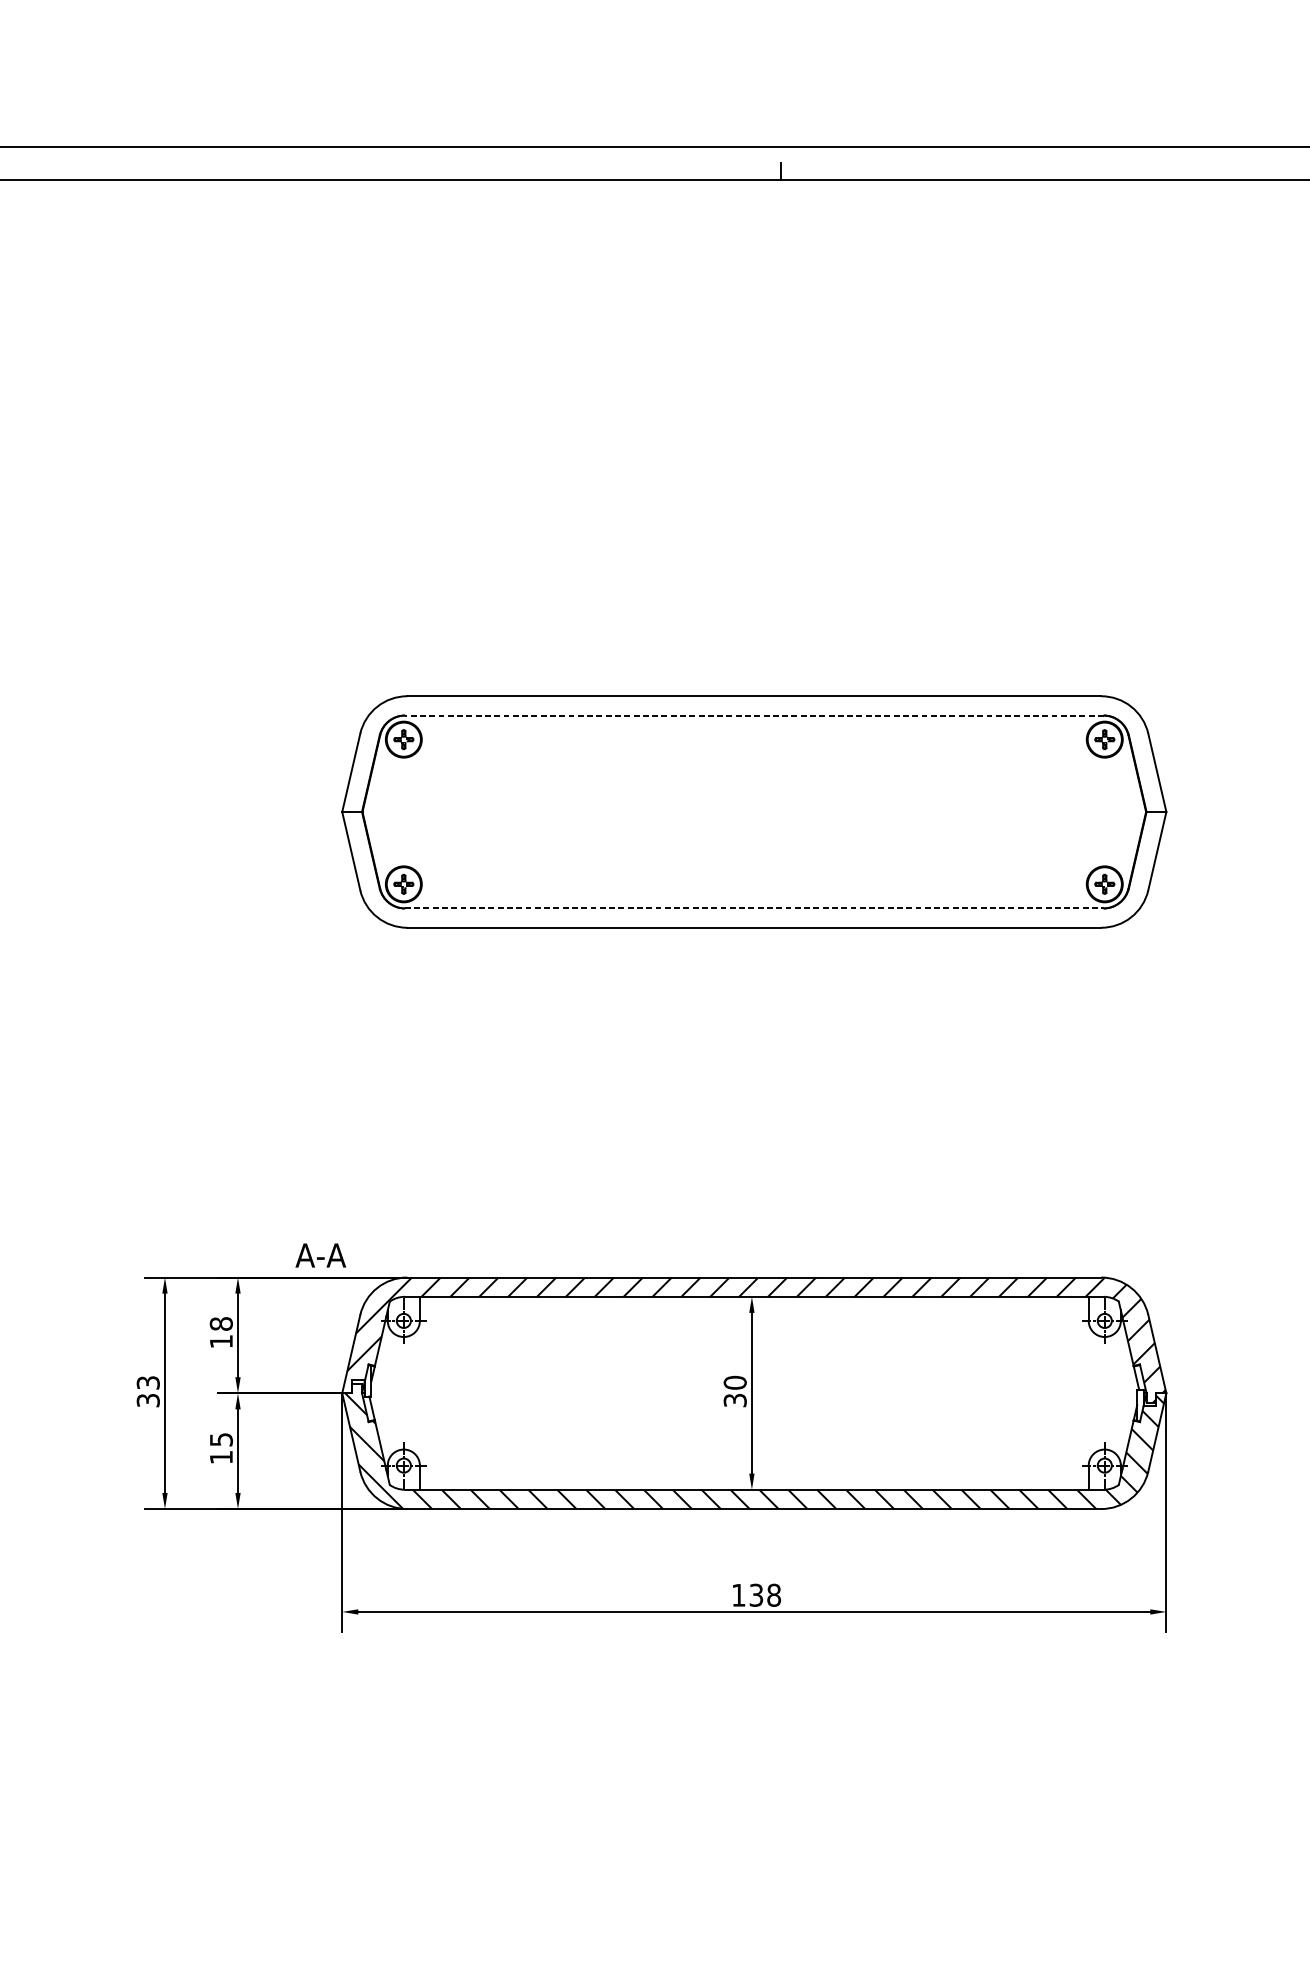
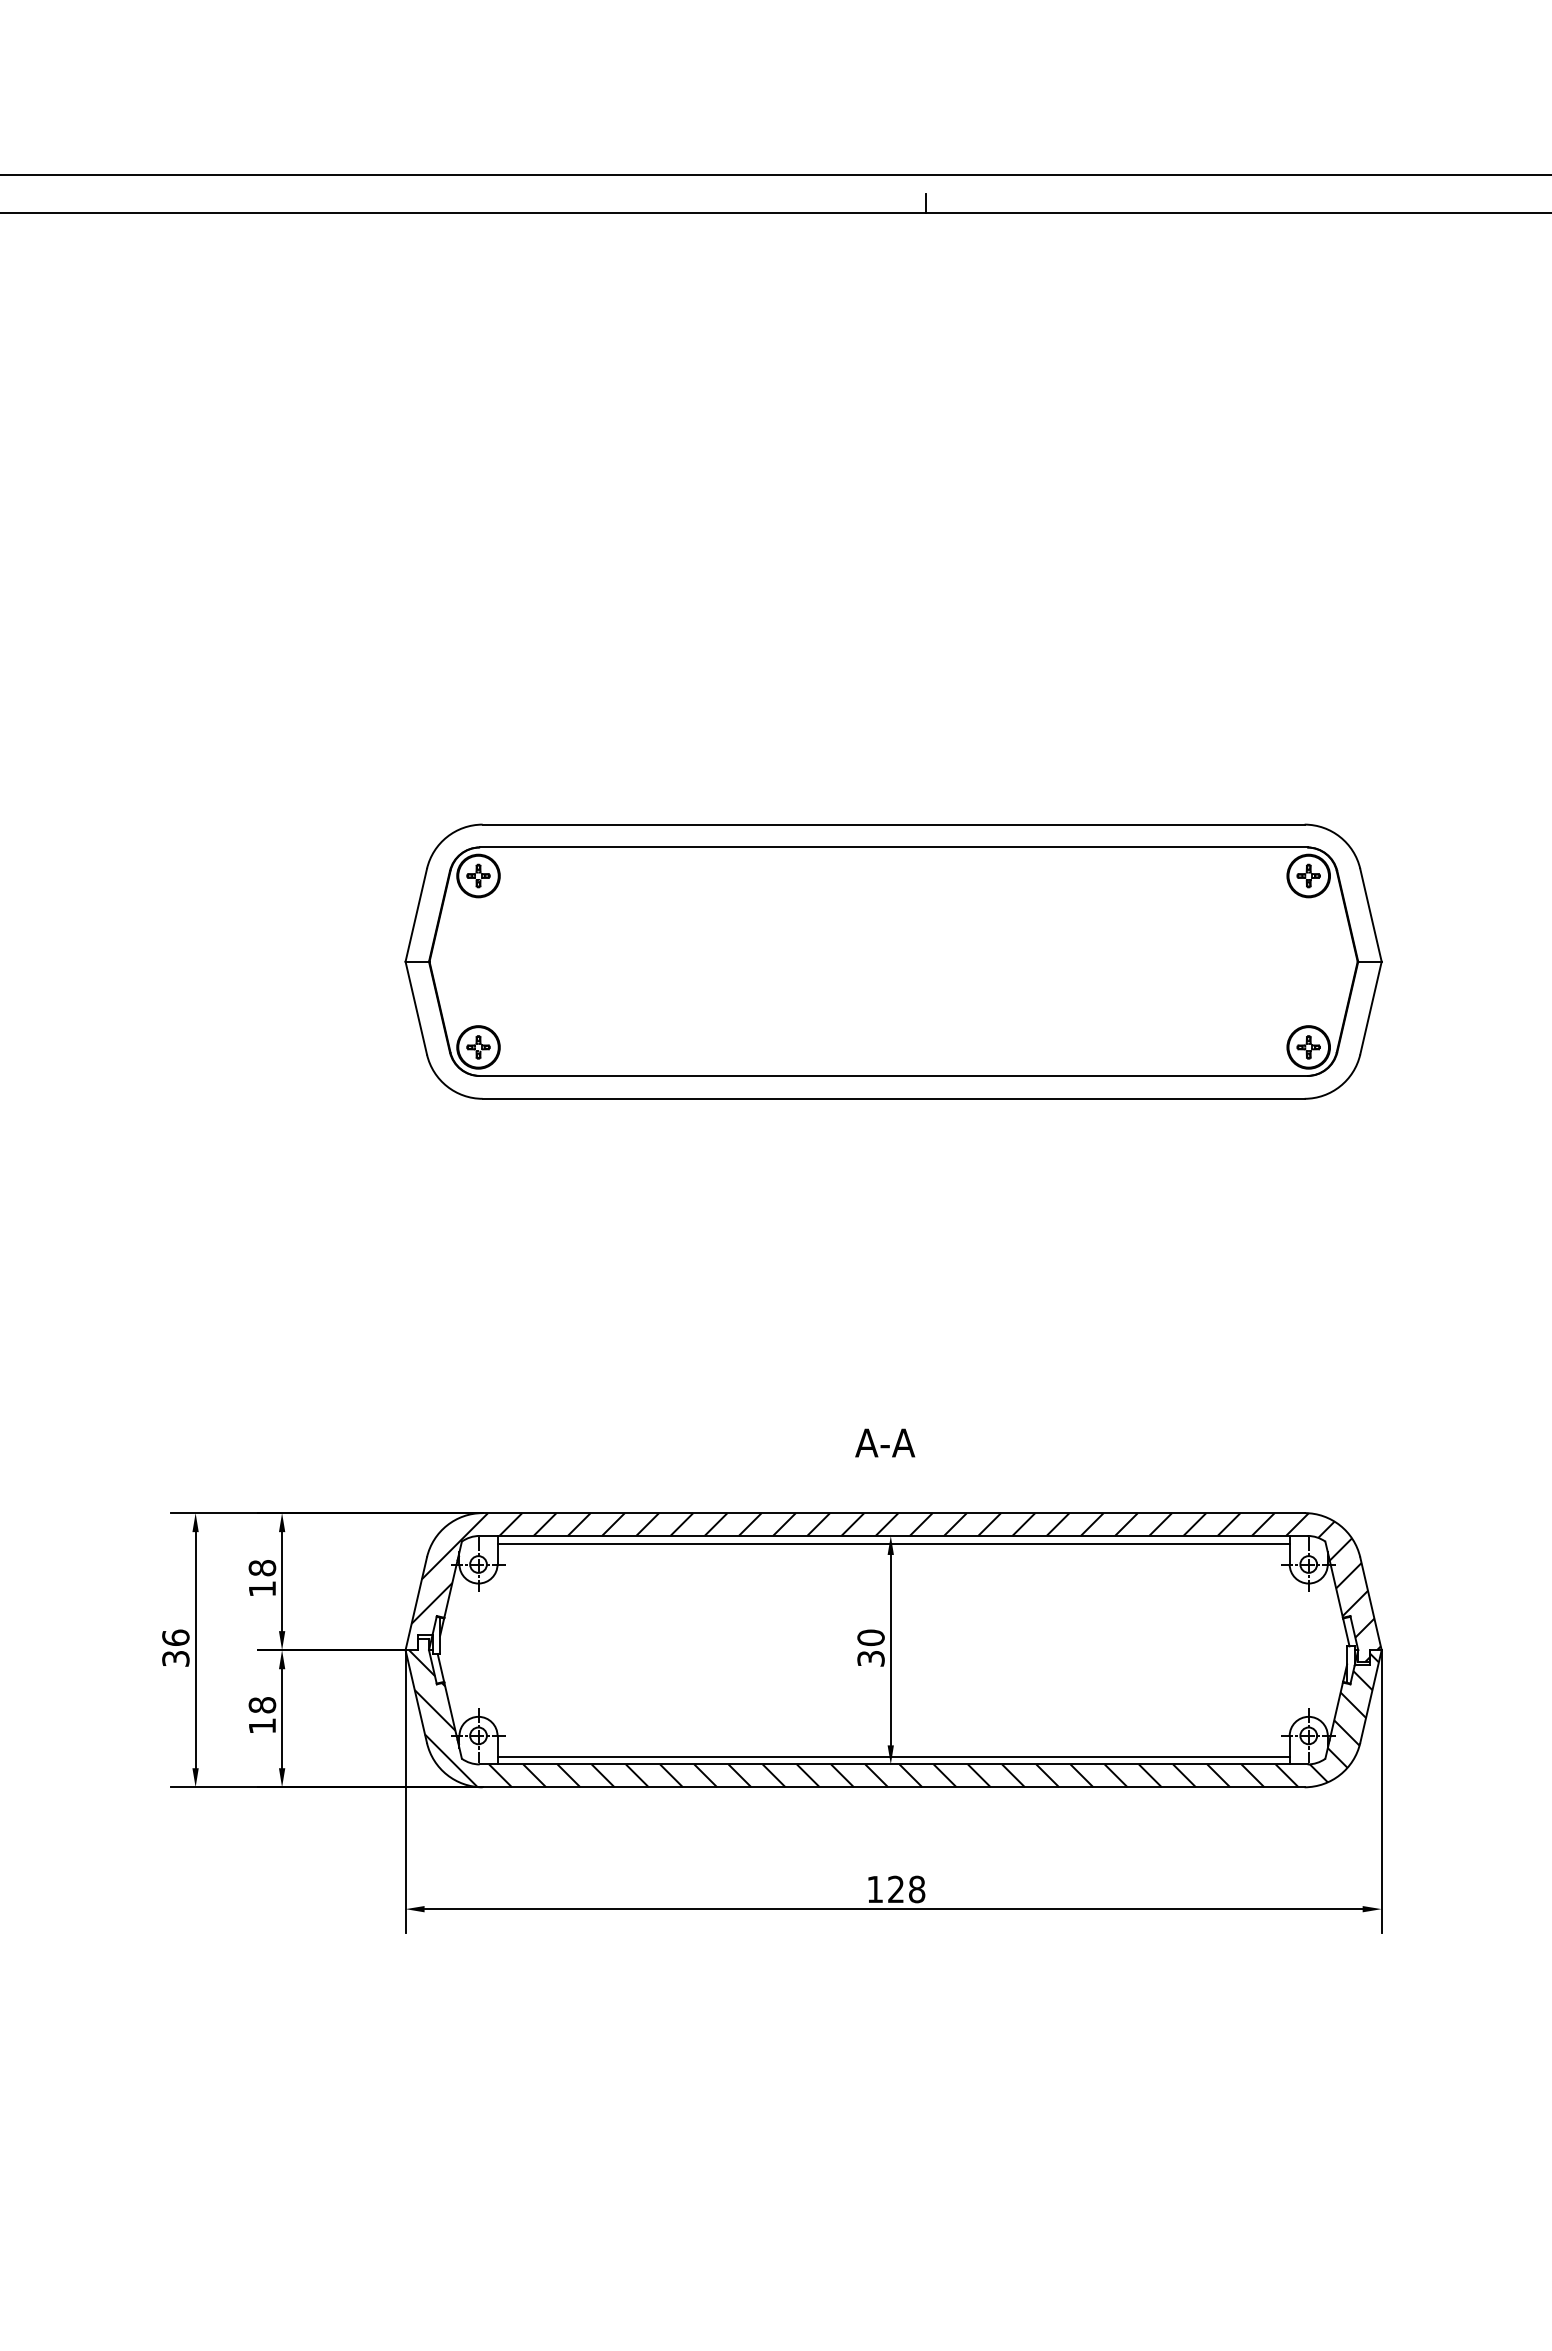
line: (754, 715) -> (893, 847), dashed -> solid
line: (755, 908) -> (894, 1075), dashed -> solid
text: (321, 1255) -> (885, 1442), moved
line: (754, 1303) -> (893, 1543), added
text: (147, 1382) -> (175, 1637), 33 -> 36
text: (221, 1439) -> (262, 1705), 15 -> 18
line: (754, 1483) -> (893, 1756), added
text: (755, 1595) -> (895, 1889), 138 -> 128

